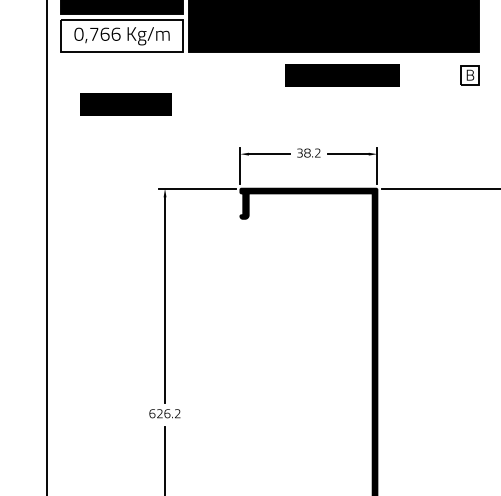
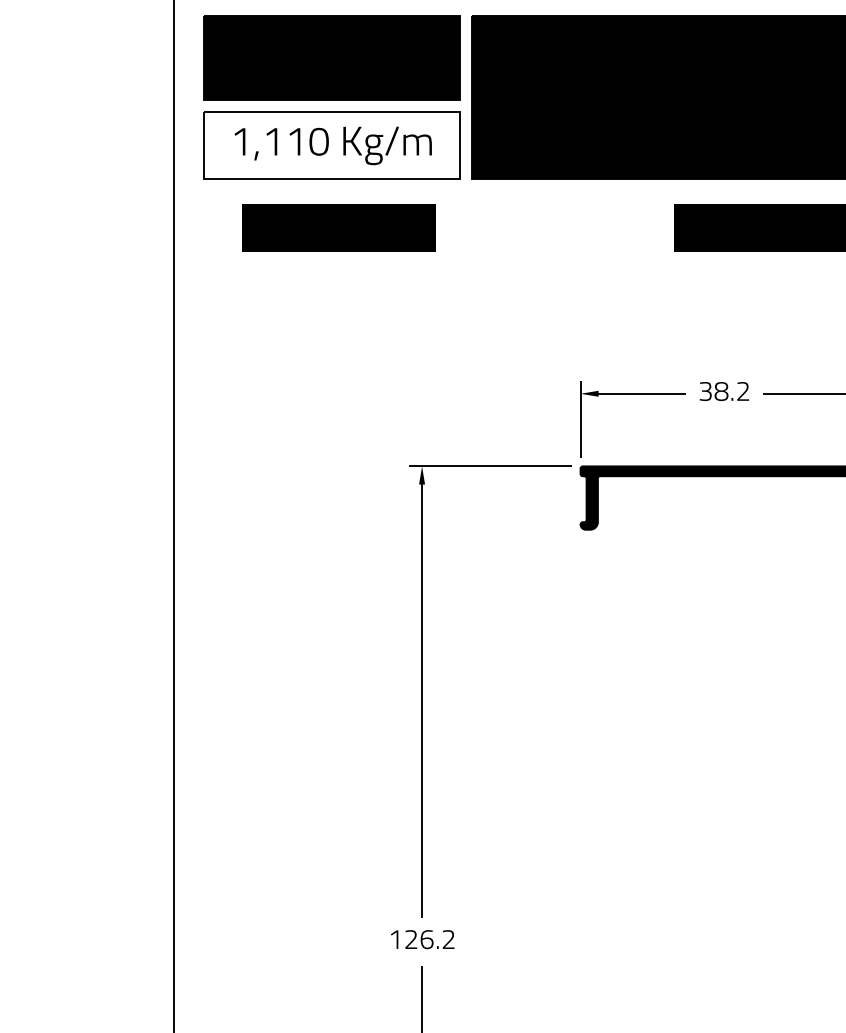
text: (97, 33) -> (280, 140), 0,766 -> 1,110
text: (125, 104) -> (338, 228), moved
text: (152, 413) -> (395, 939), 626.2 -> 126.2

